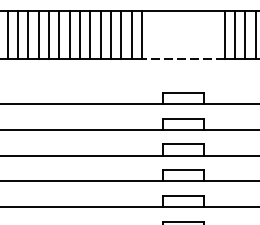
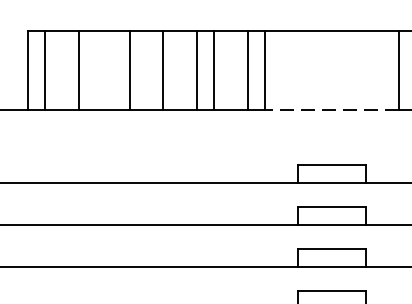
line: (18, 35) -> (62, 71), removed
line: (38, 35) -> (95, 71), removed
line: (49, 35) -> (113, 71), removed
line: (69, 35) -> (146, 71), removed
line: (90, 35) -> (180, 71), removed
line: (121, 35) -> (231, 71), removed

